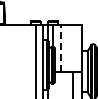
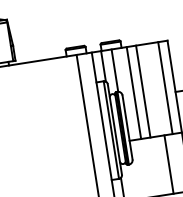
line: (60, 48) -> (133, 92), dashed -> solid
line: (65, 48) -> (142, 91), added
line: (76, 48) -> (164, 88), added

